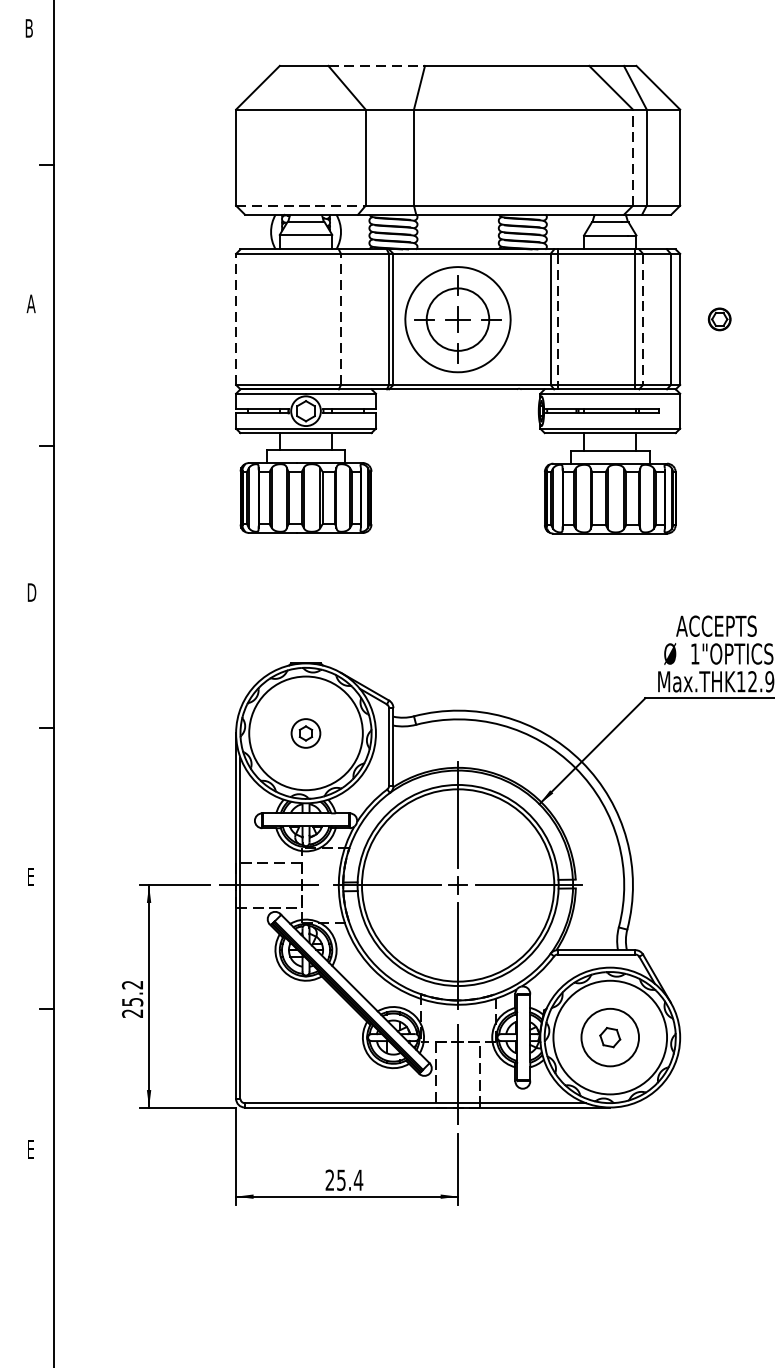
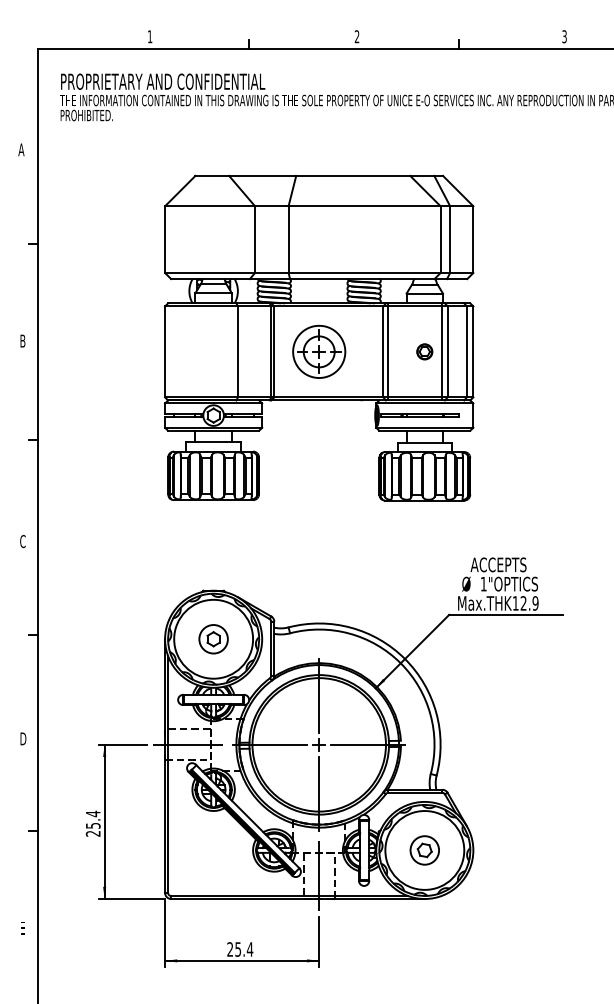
text: (29, 27) -> (21, 149), B -> A
line: (376, 65) -> (262, 175), dashed -> solid
line: (632, 157) -> (440, 239), dashed -> solid
line: (301, 206) -> (210, 273), dashed -> solid
text: (30, 303) -> (22, 340), A -> B
line: (236, 318) -> (165, 351), dashed -> solid
line: (340, 318) -> (237, 351), dashed -> solid
part: (458, 318) -> (319, 351), size x0.71
line: (557, 318) -> (388, 351), dashed -> solid
line: (642, 318) -> (447, 351), dashed -> solid
part: (719, 318) -> (424, 351), moved
text: (32, 592) -> (23, 541), D -> C
part: (305, 733) -> (213, 639), size x1.43
text: (32, 876) -> (23, 738), E -> D
text: (131, 984) -> (92, 813), 25.2 -> 25.4
circle: (609, 1037) -> (424, 850), size x0.71

